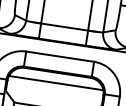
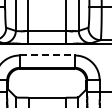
line: (60, 56) -> (47, 55), solid -> dashed
line: (55, 83) -> (46, 77), removed

